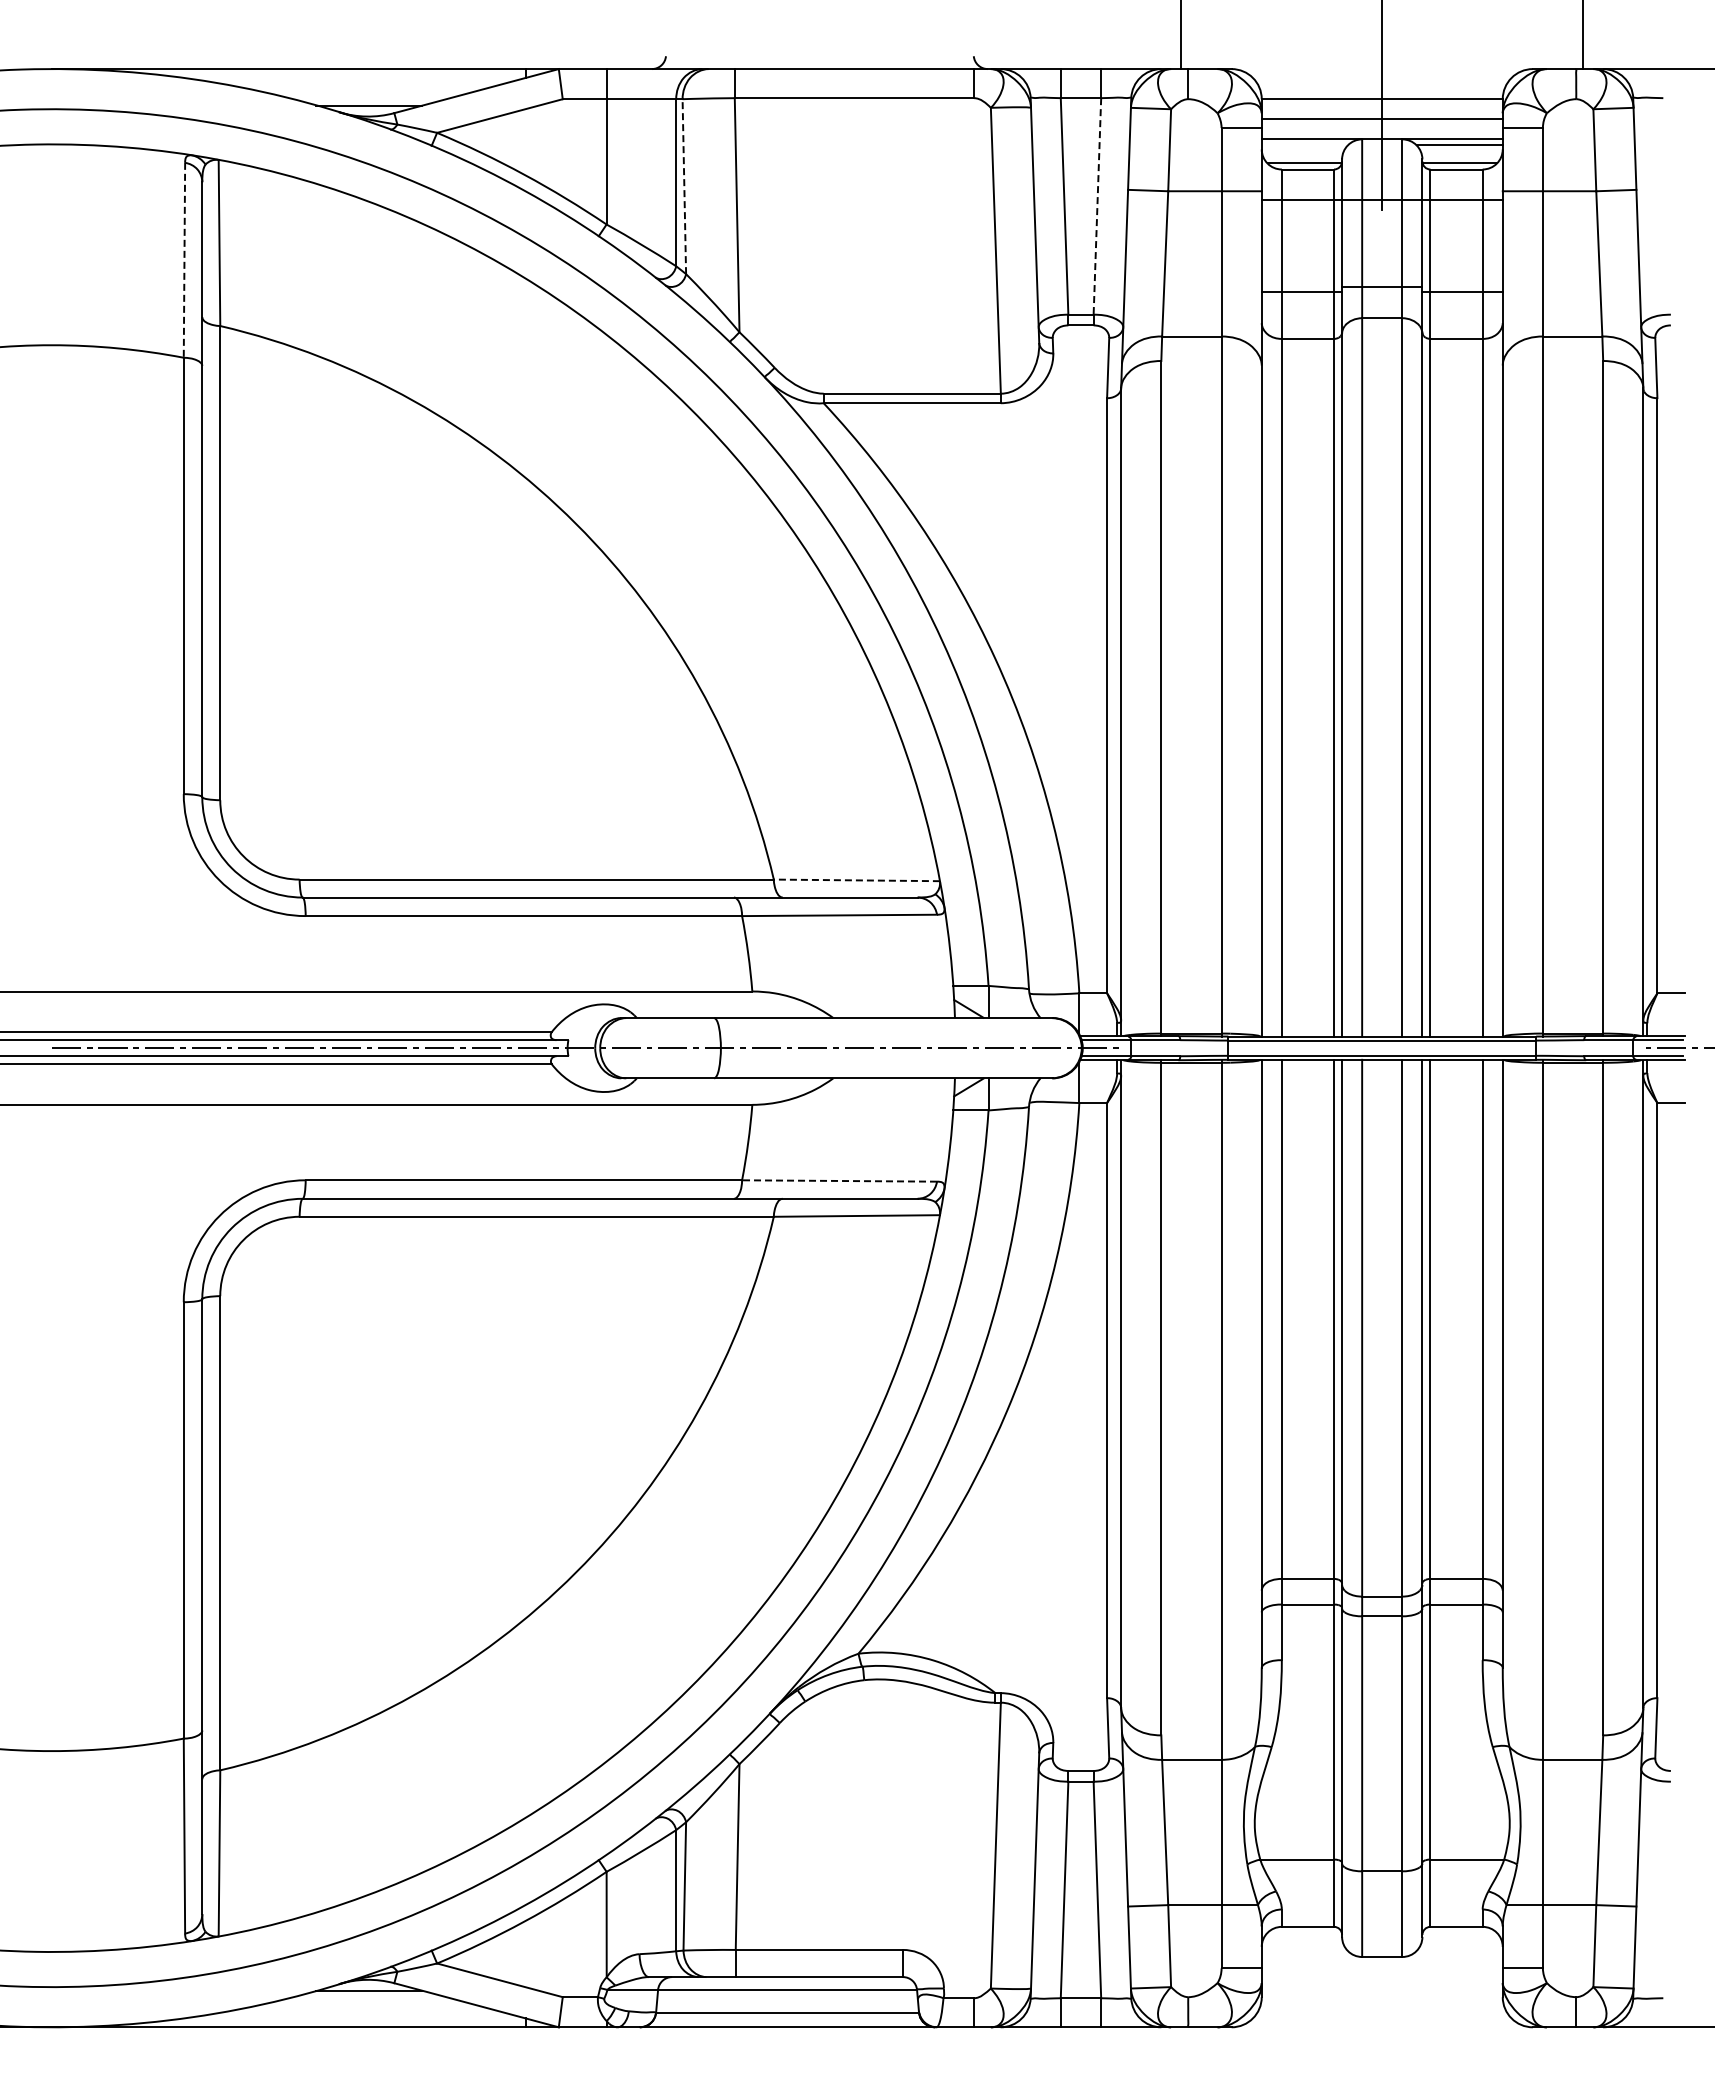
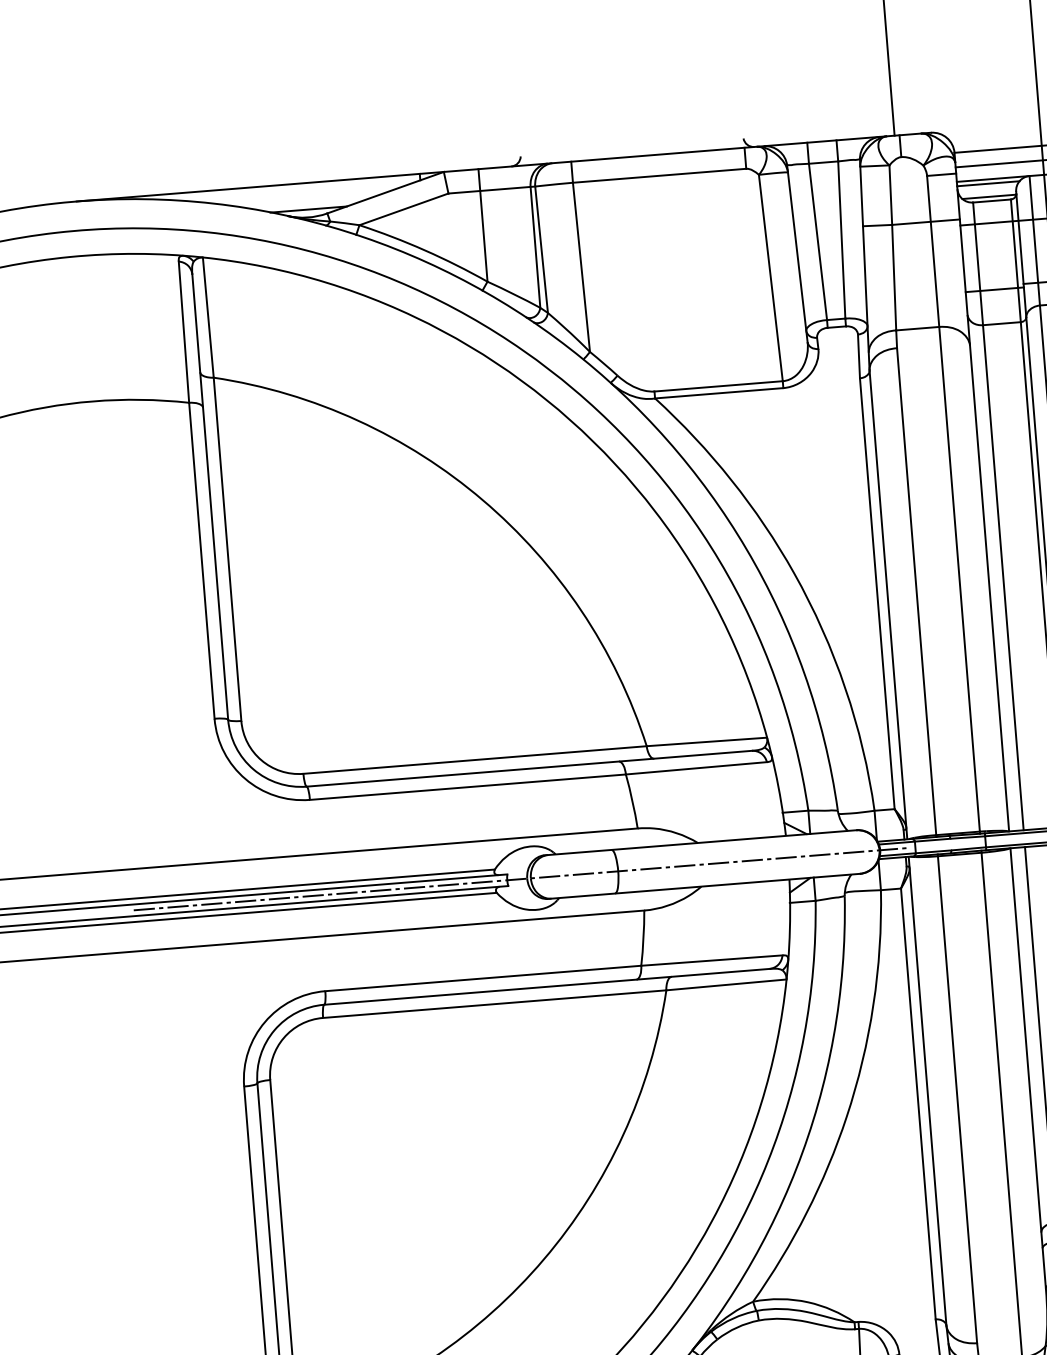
line: (1304, 145) -> (988, 183), added
line: (684, 186) -> (541, 249), dashed -> solid
line: (1097, 206) -> (841, 240), dashed -> solid
line: (184, 260) -> (184, 332), dashed -> solid
line: (856, 880) -> (706, 742), dashed -> solid
line: (839, 1180) -> (711, 960), dashed -> solid

